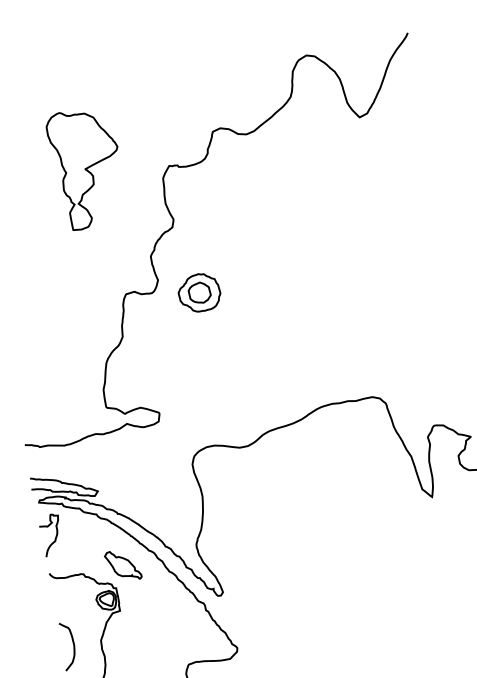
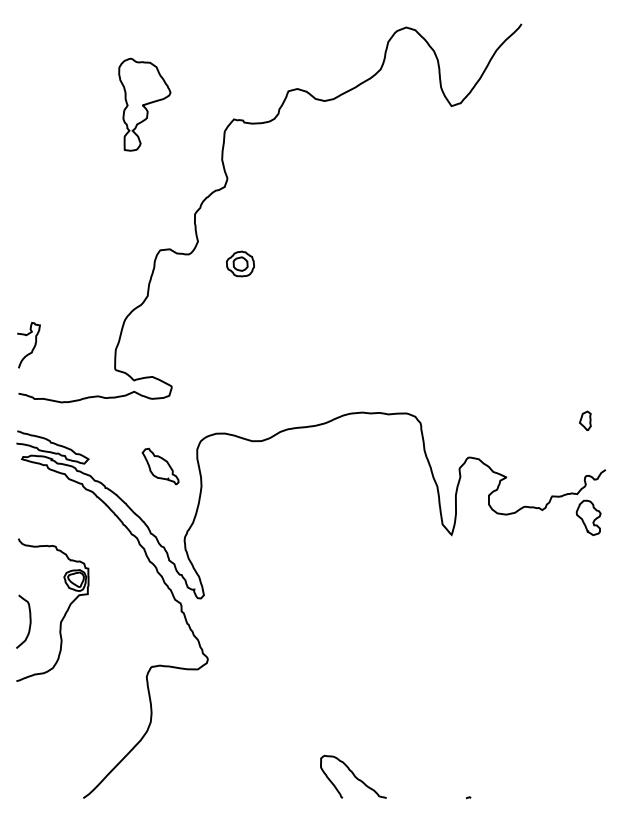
part: (87, 167) -> (144, 104), size x0.7
part: (199, 292) -> (240, 263), size x0.6
curve: (55, 537) -> (32, 348), moved
part: (123, 565) -> (160, 466), moved

